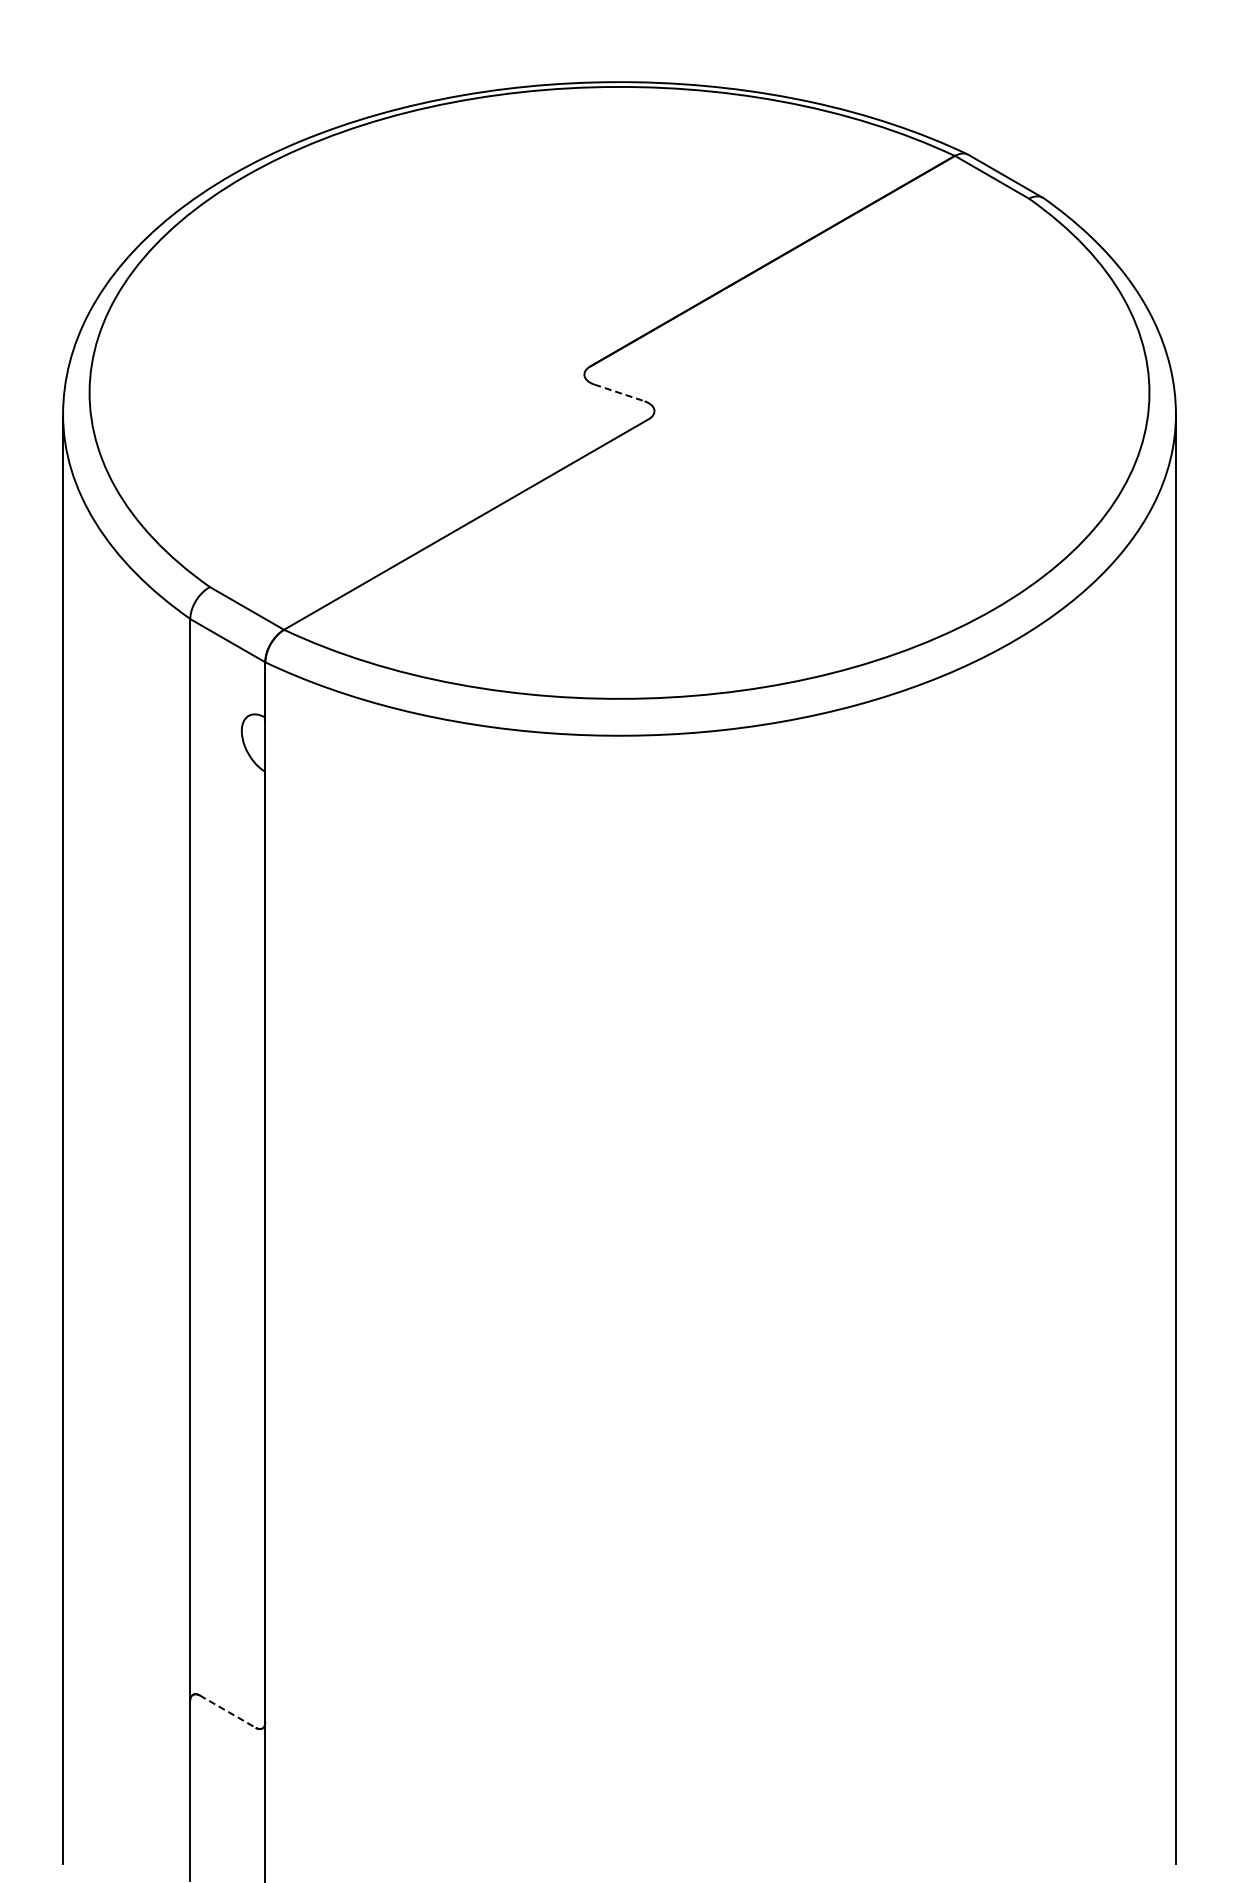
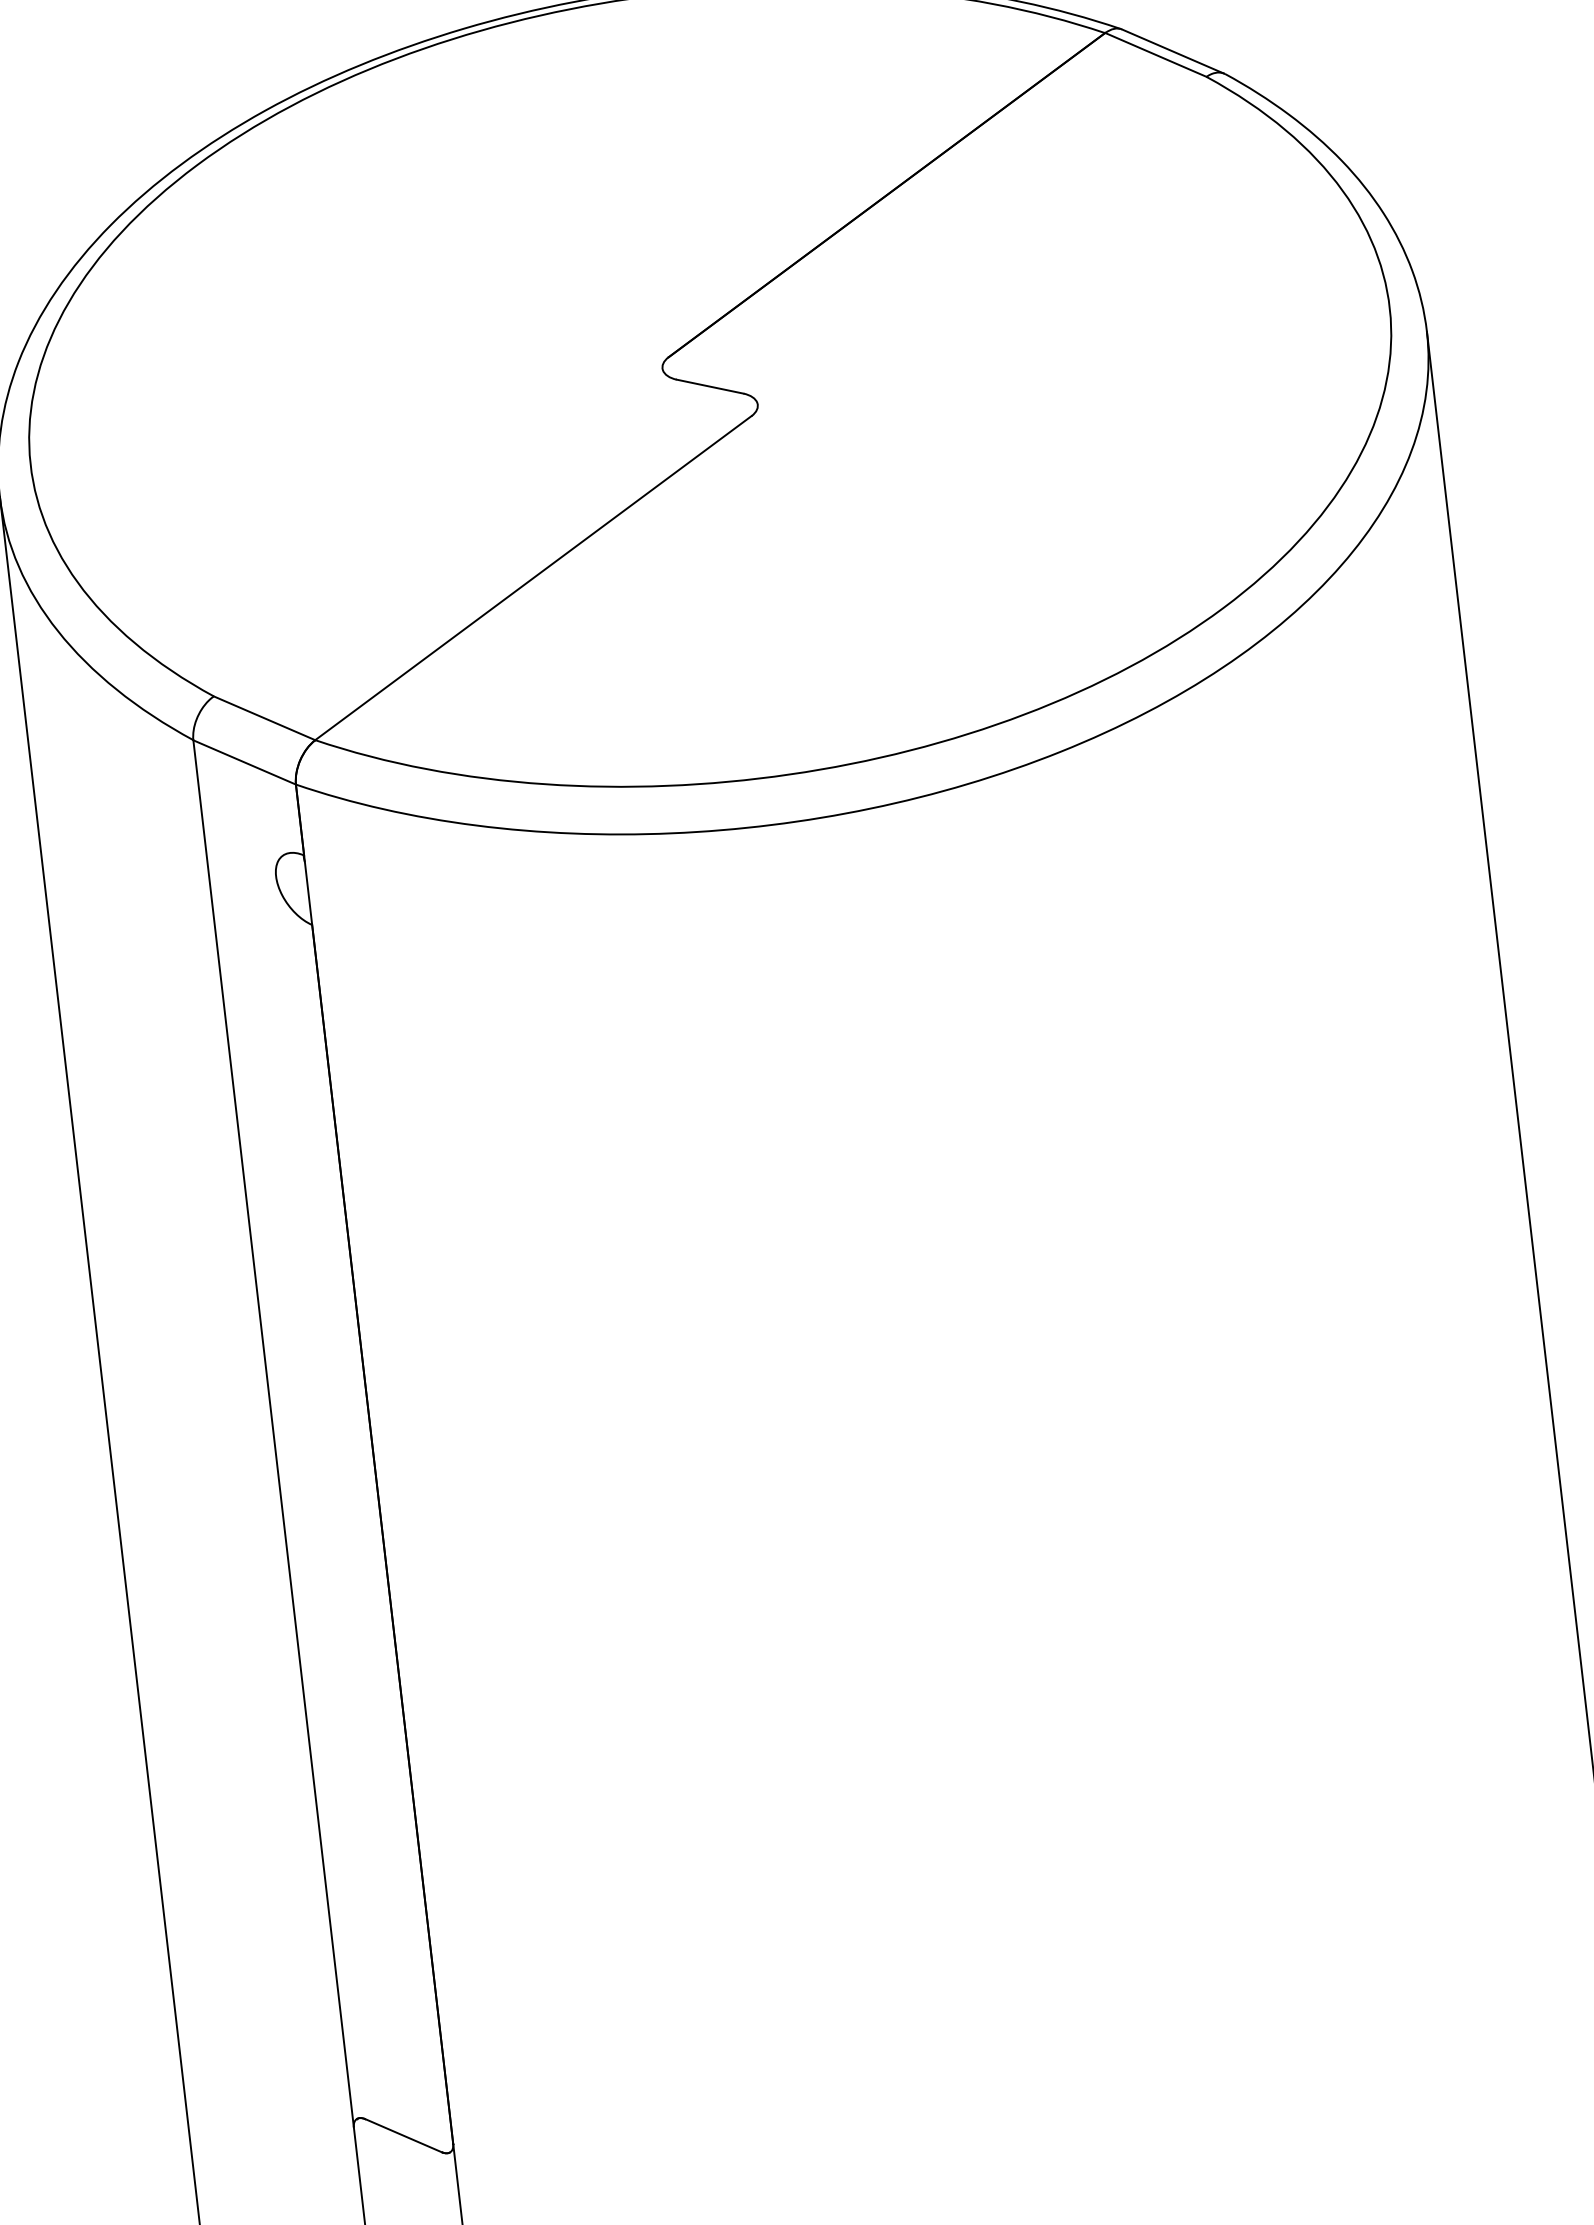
line: (619, 393) -> (710, 387), dashed -> solid
line: (228, 1711) -> (404, 2135), dashed -> solid

